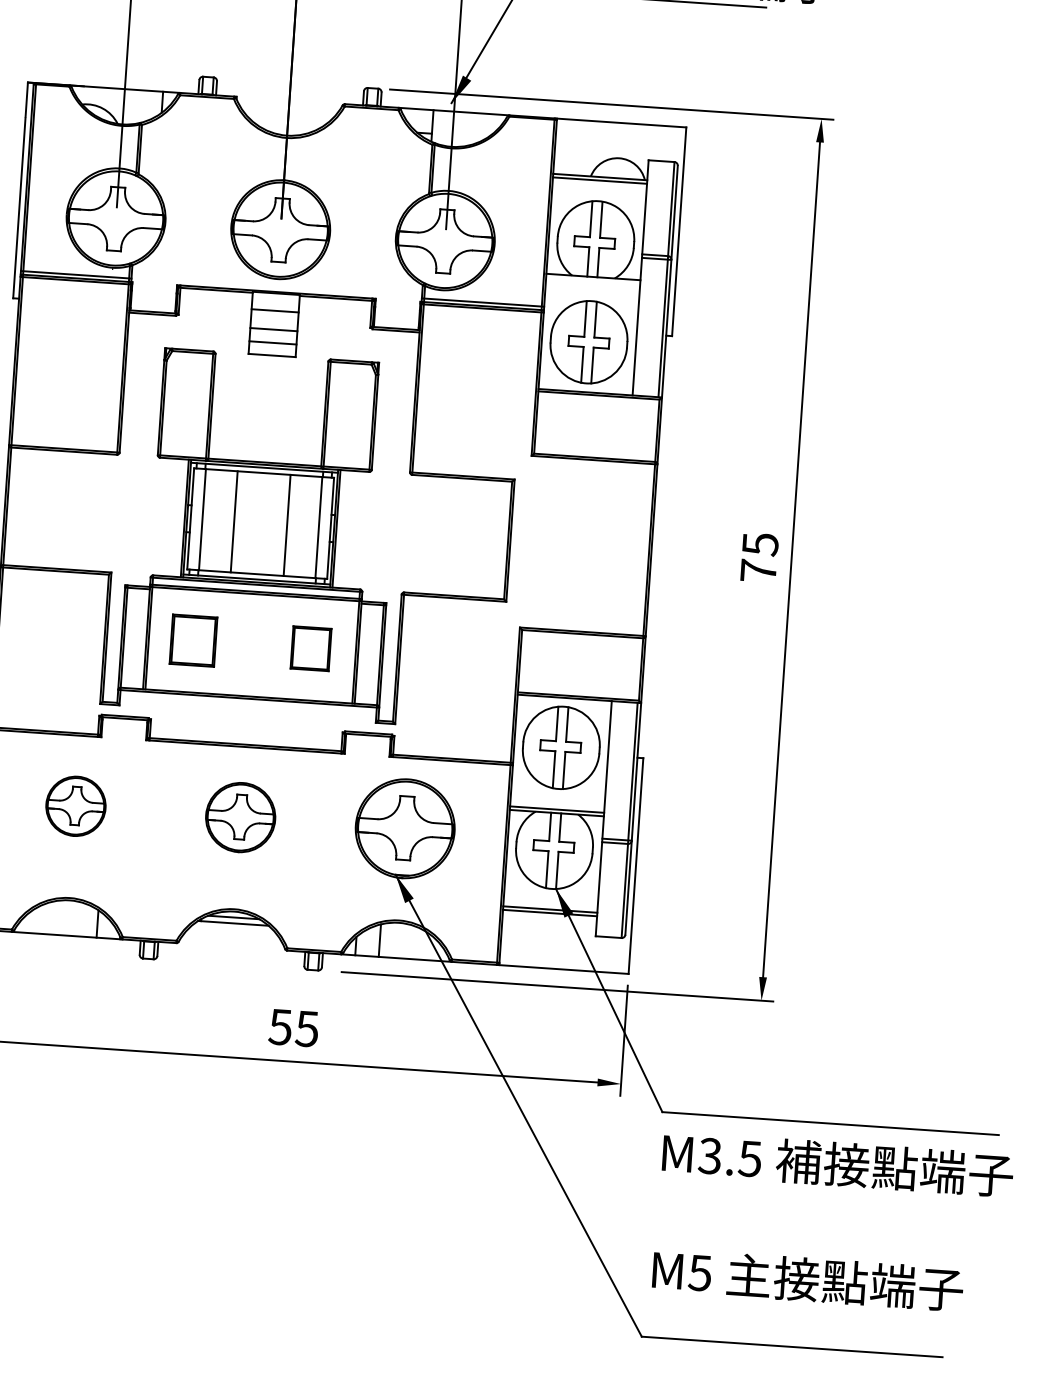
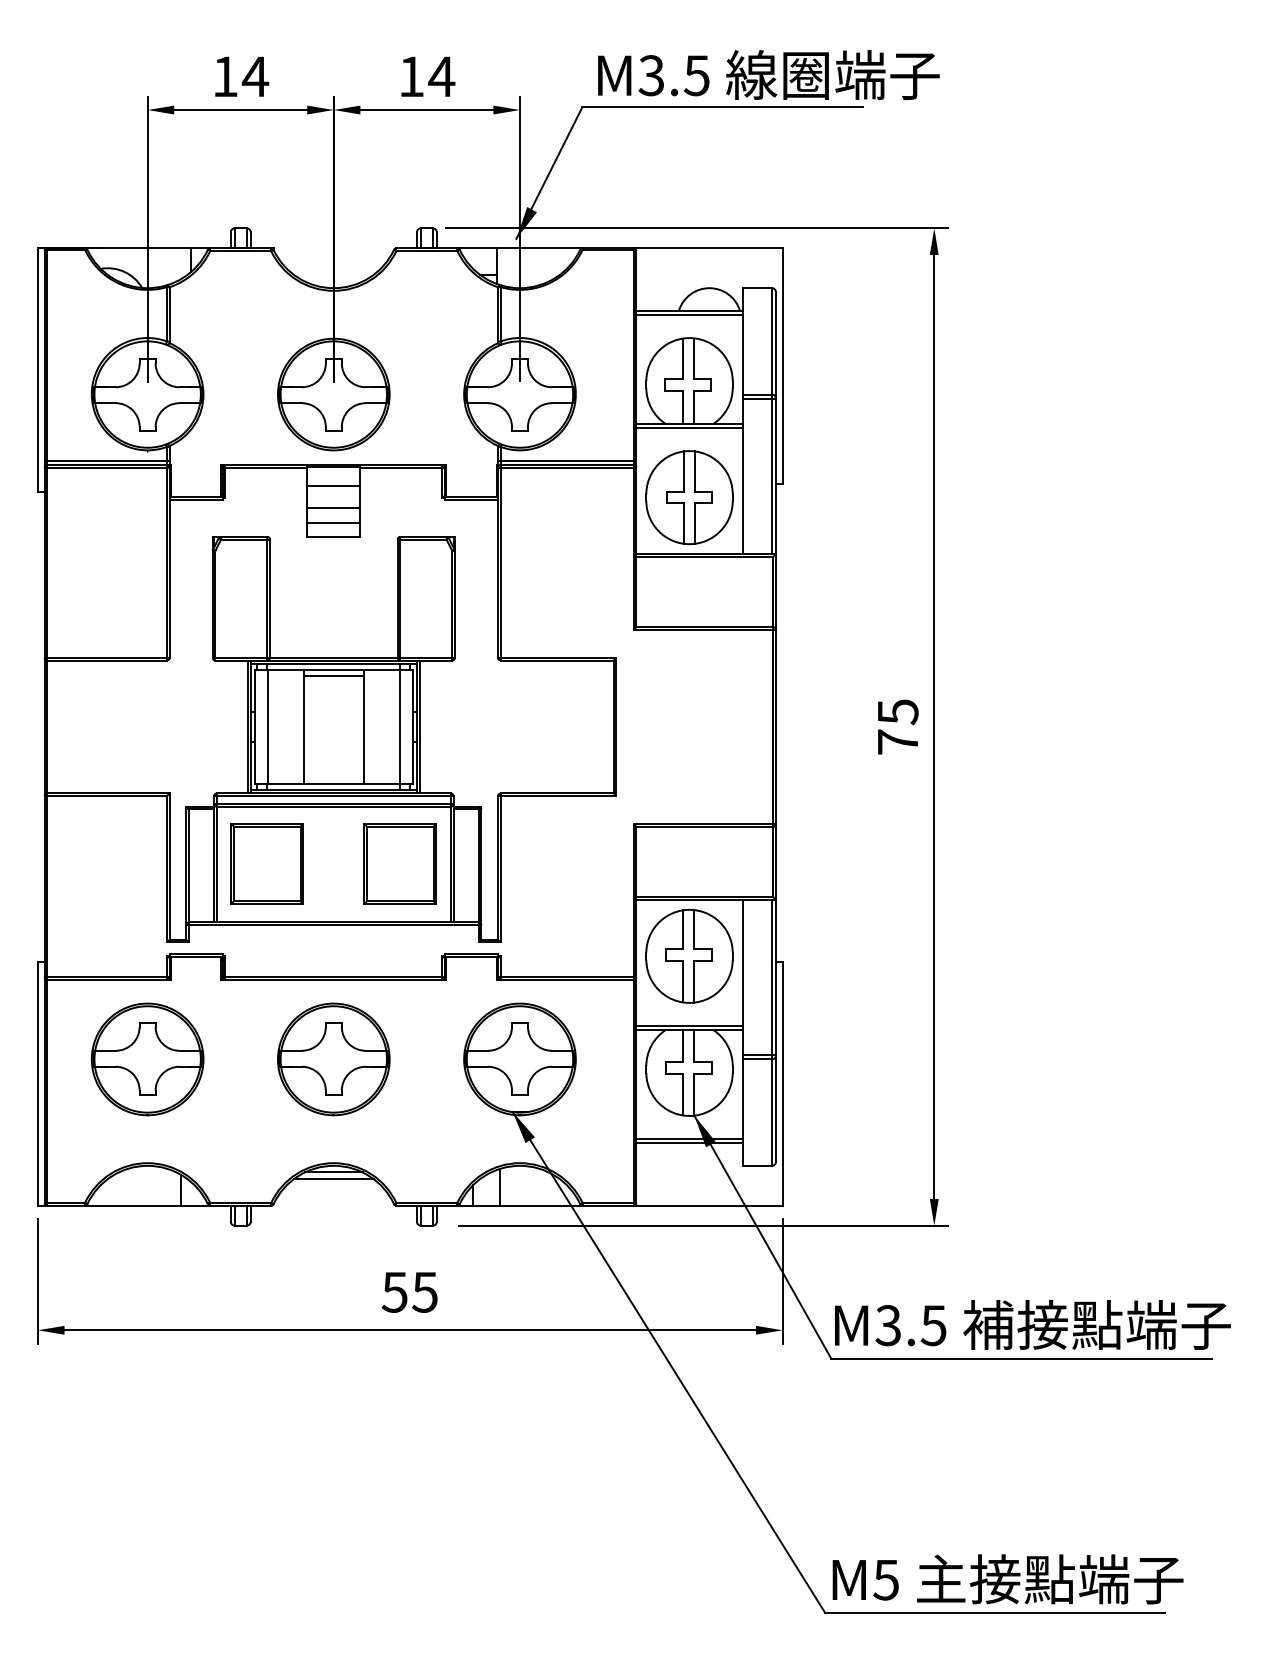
line: (593, 280) -> (689, 427), added
line: (263, 478) -> (333, 676), added
part: (192, 640) -> (266, 863), size x1.43
part: (310, 648) -> (399, 863), size x1.67
part: (75, 806) -> (147, 1059), size x1.67
part: (240, 817) -> (333, 1059), size x1.43
text: (837, 1163) -> (1032, 1324), moved
text: (807, 1279) -> (1007, 1579), moved

